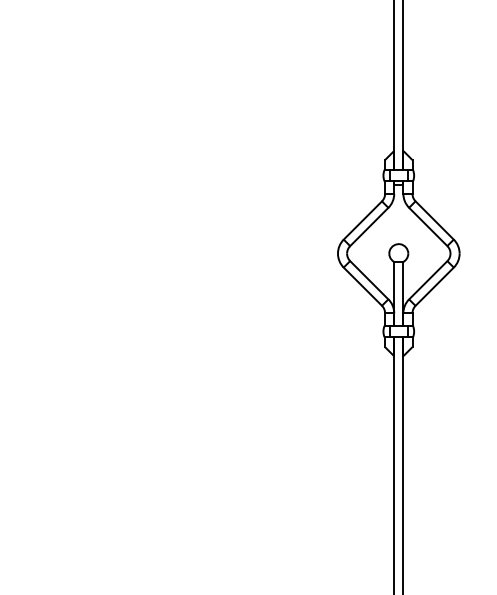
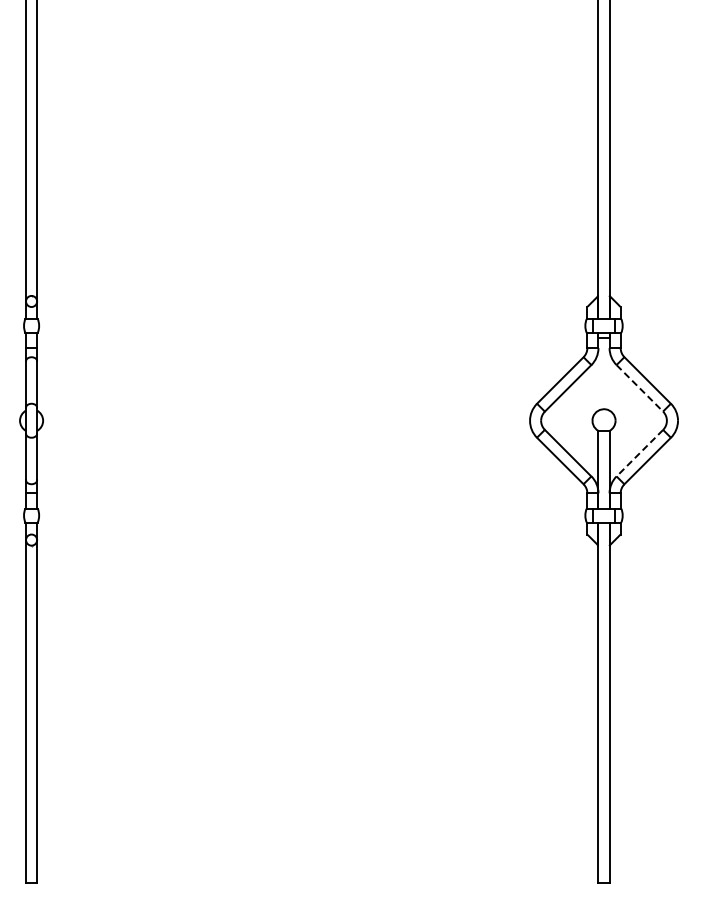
line: (427, 227) -> (639, 388), solid -> dashed
line: (427, 280) -> (639, 453), solid -> dashed

